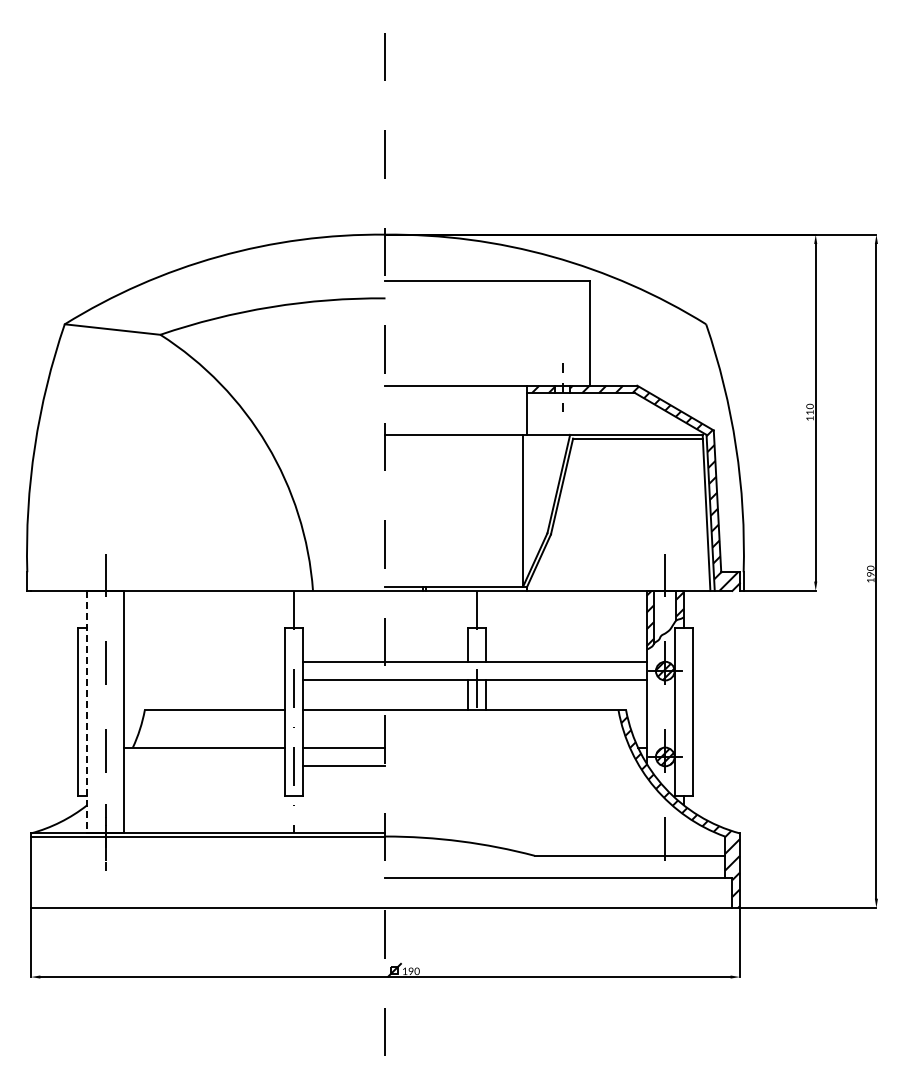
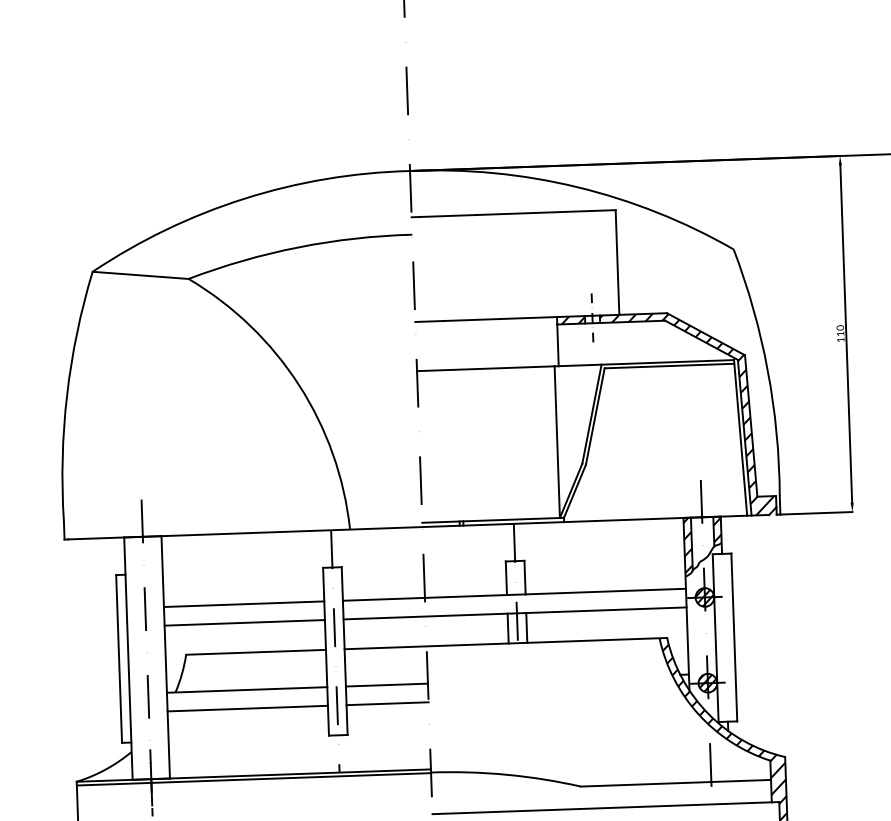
line: (204, 661) -> (244, 603), added
line: (204, 680) -> (244, 622), added
line: (87, 712) -> (128, 658), dashed -> solid
line: (204, 766) -> (247, 708), added

